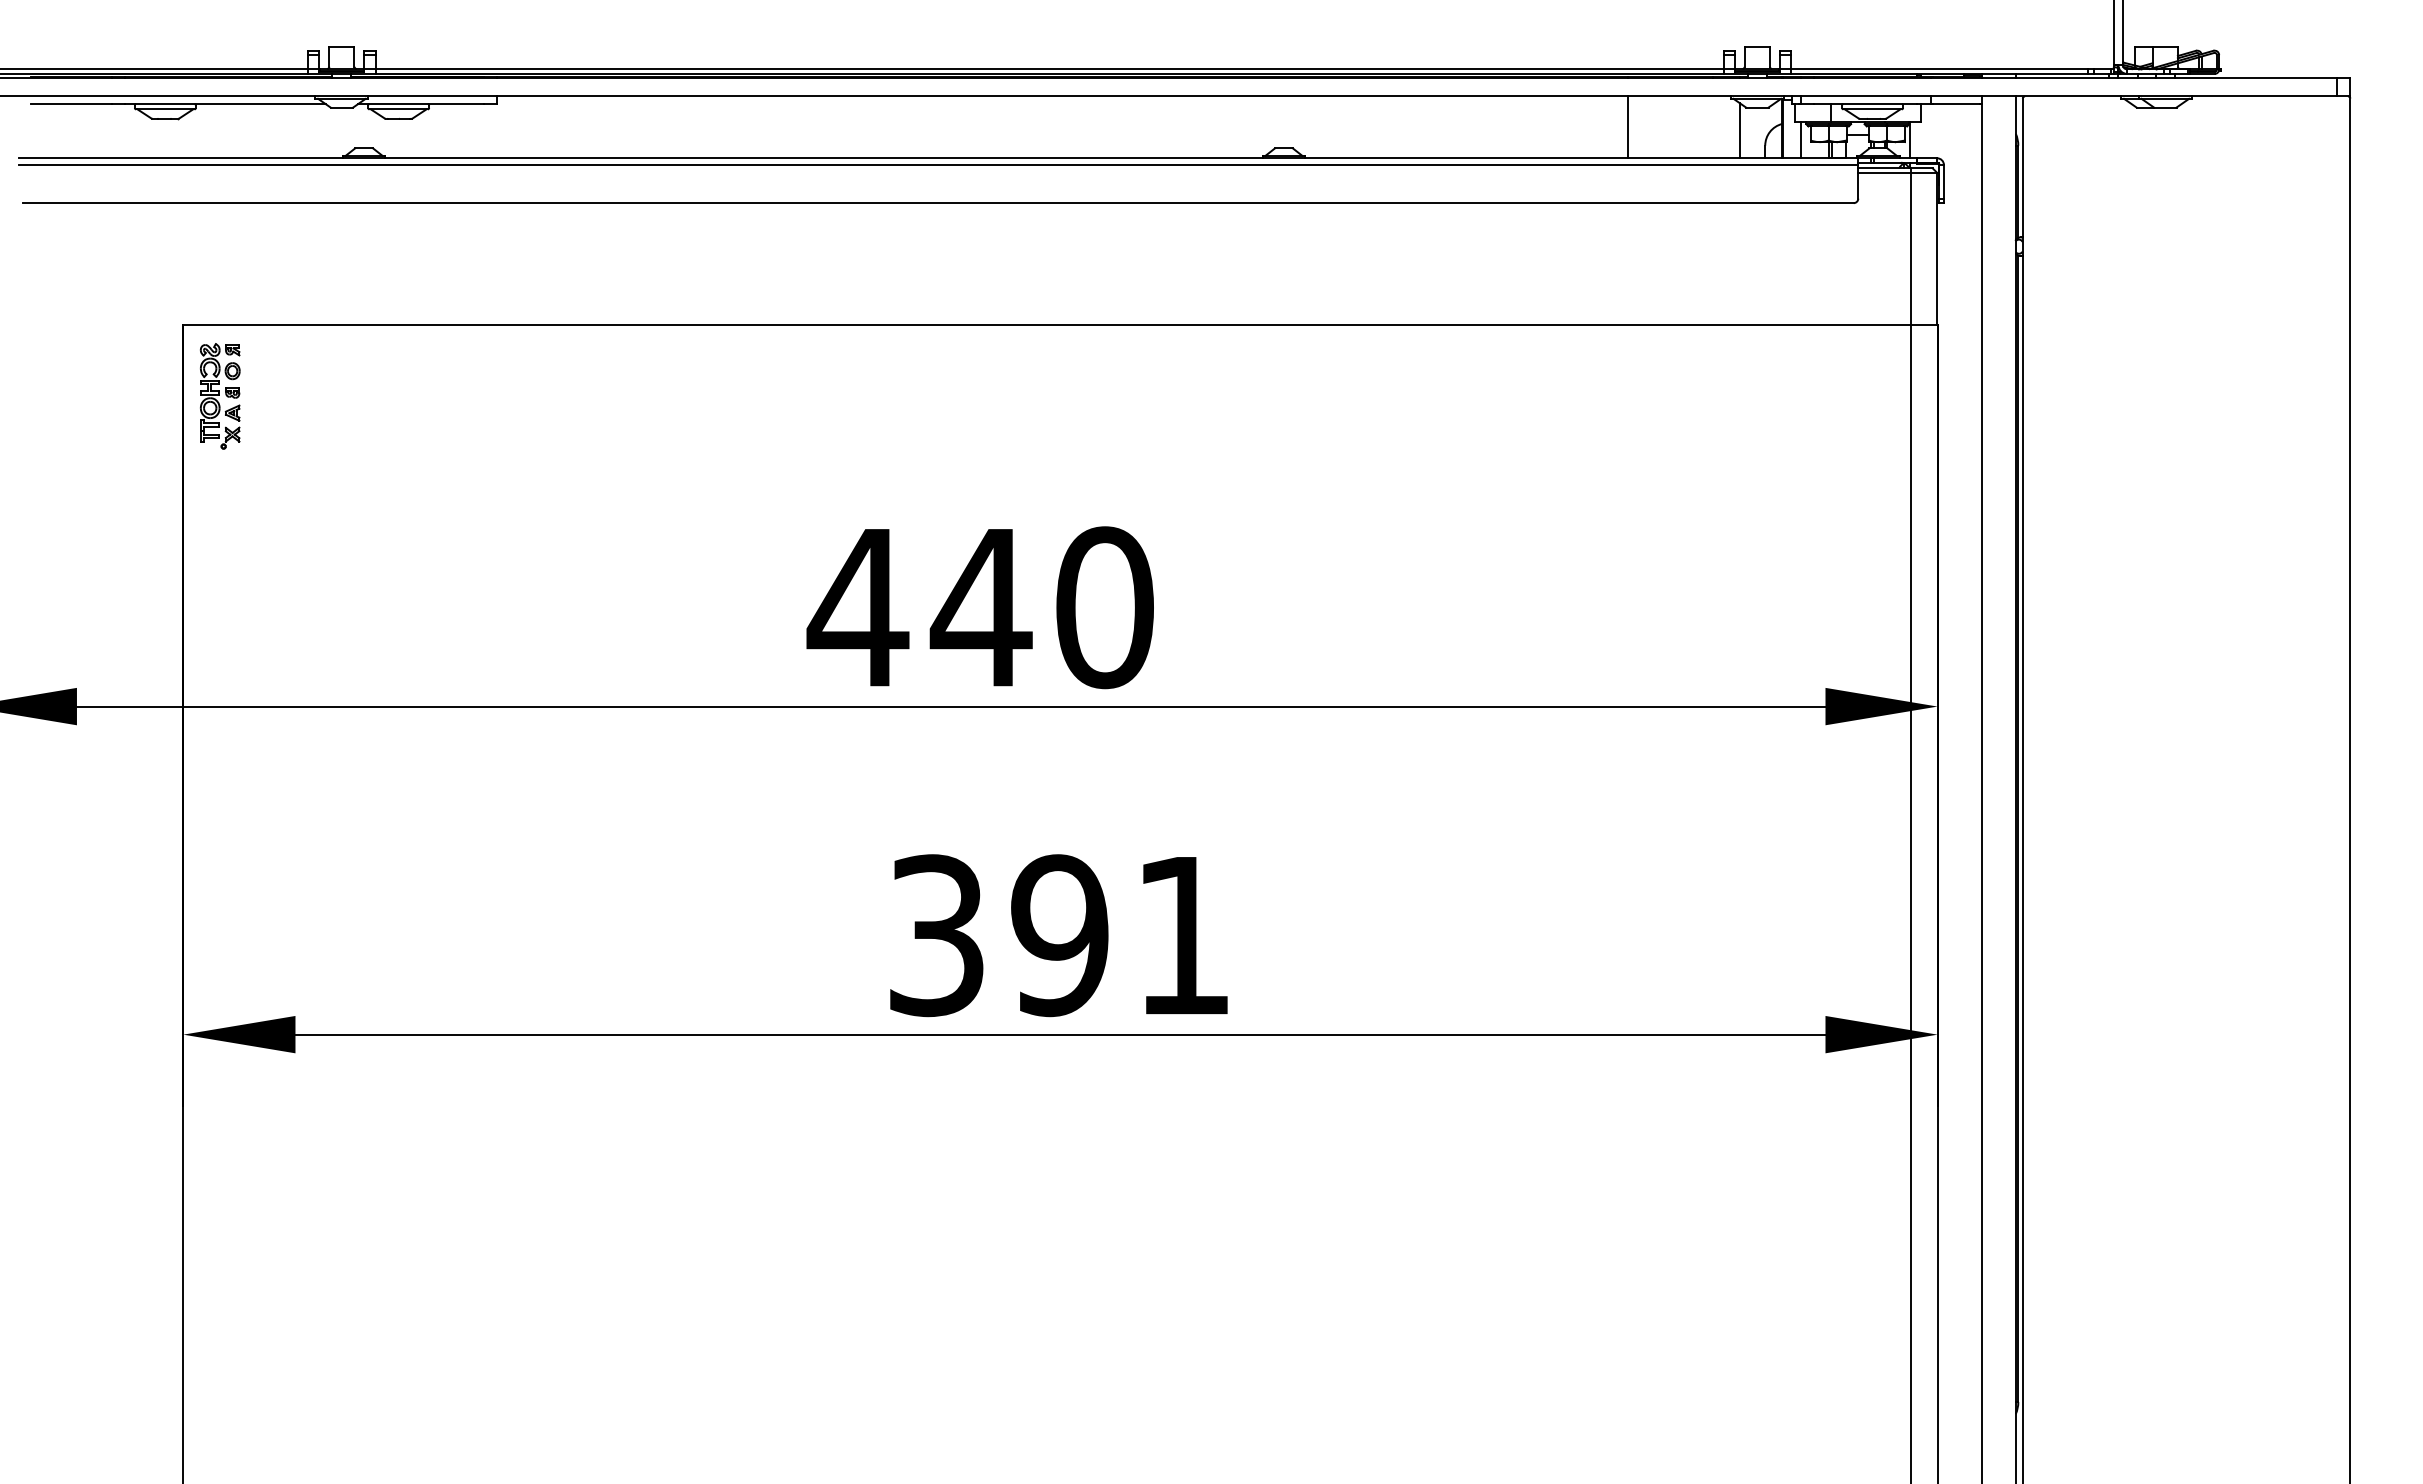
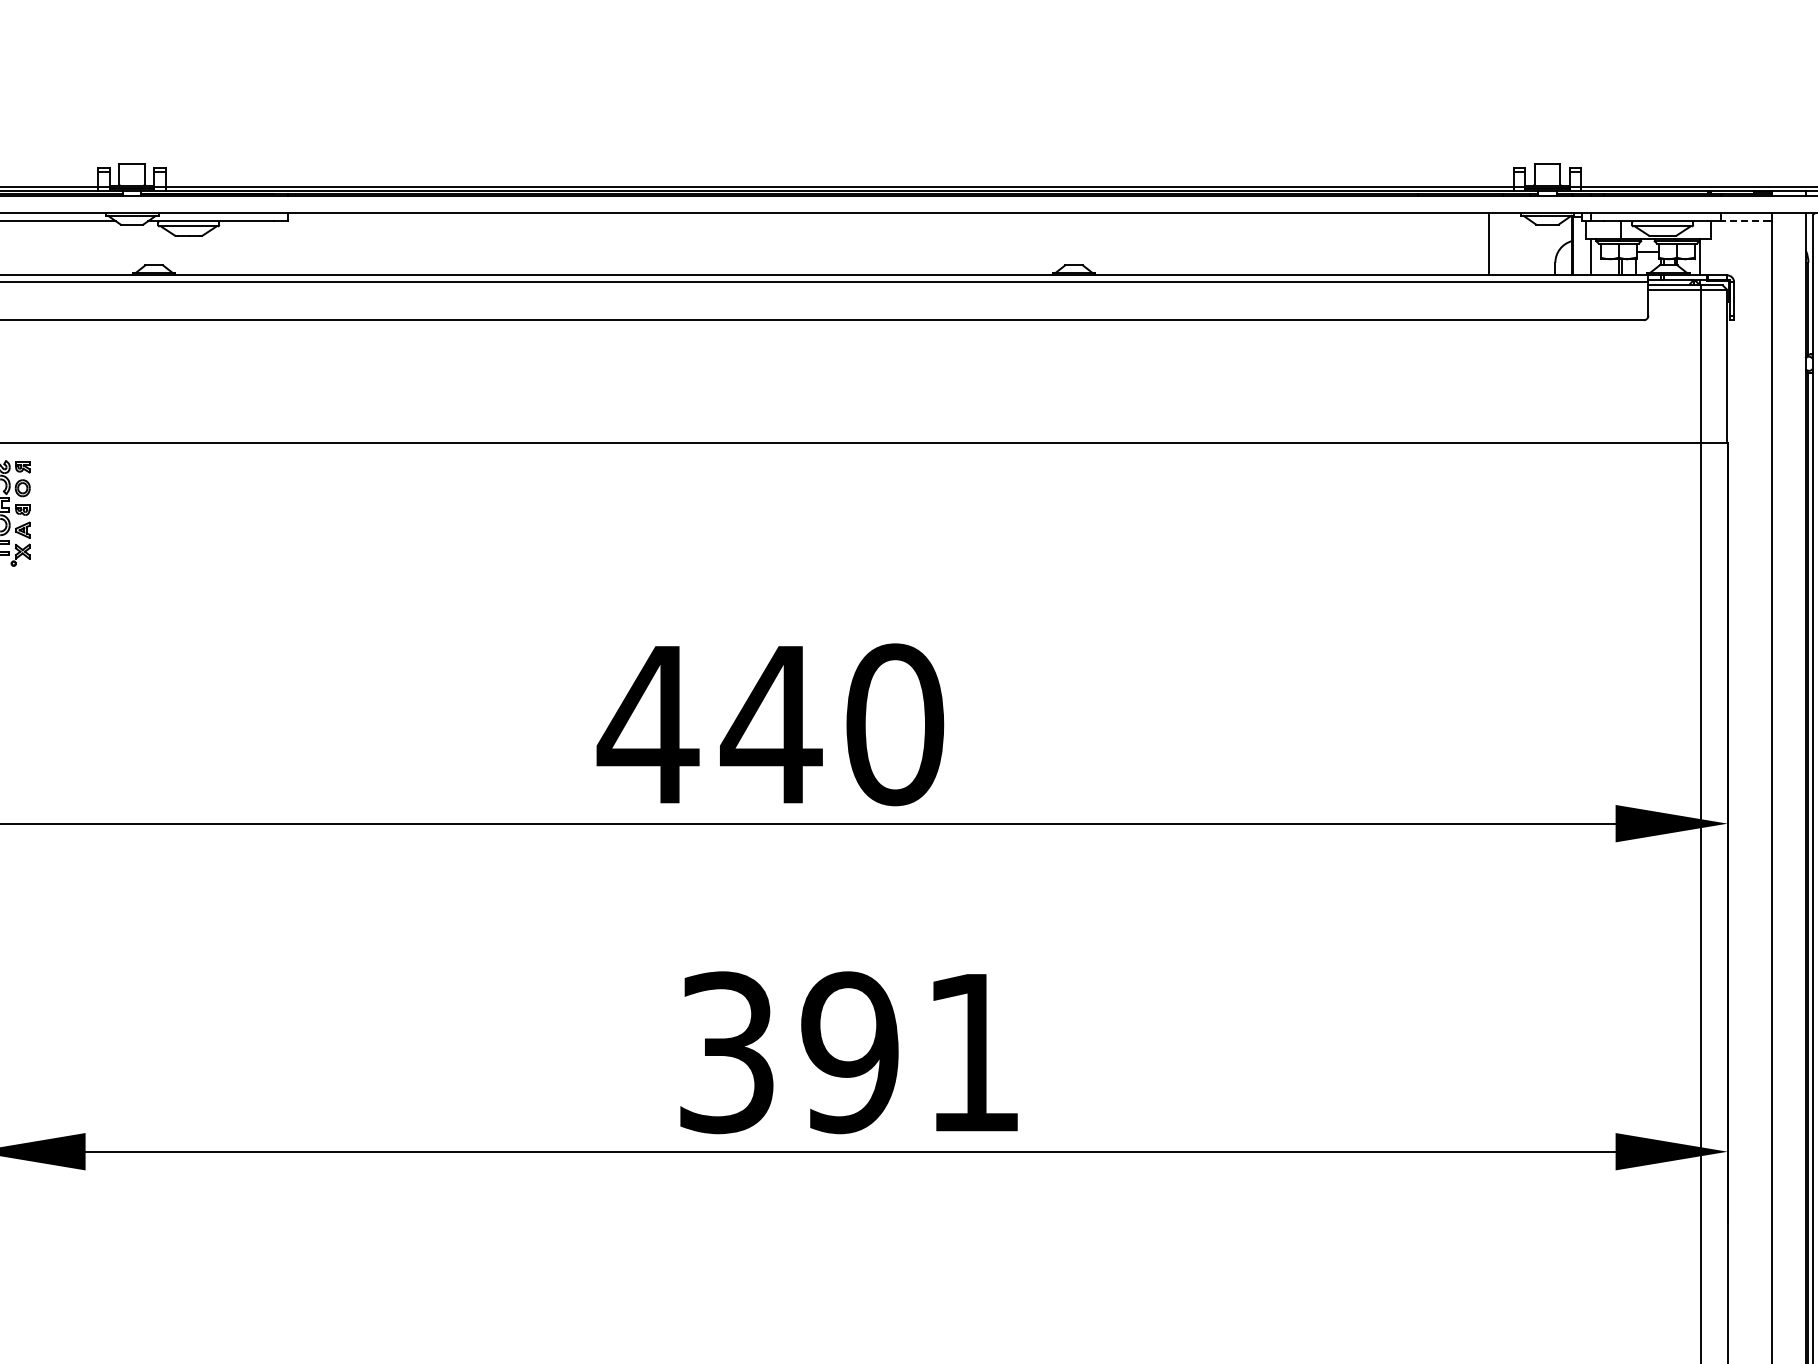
line: (1956, 104) -> (1746, 221), solid -> dashed
line: (1627, 127) -> (1488, 244), moved
line: (1740, 130) -> (1530, 247), removed

